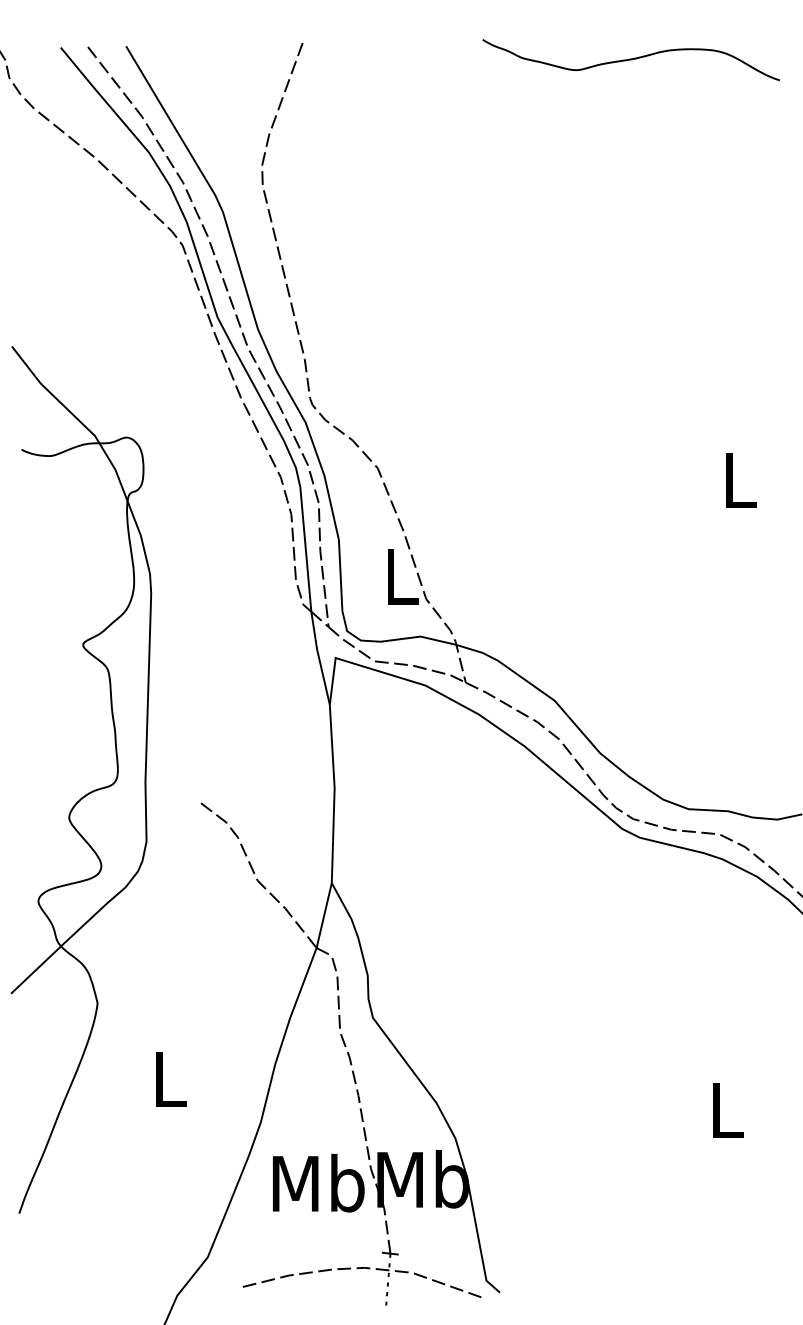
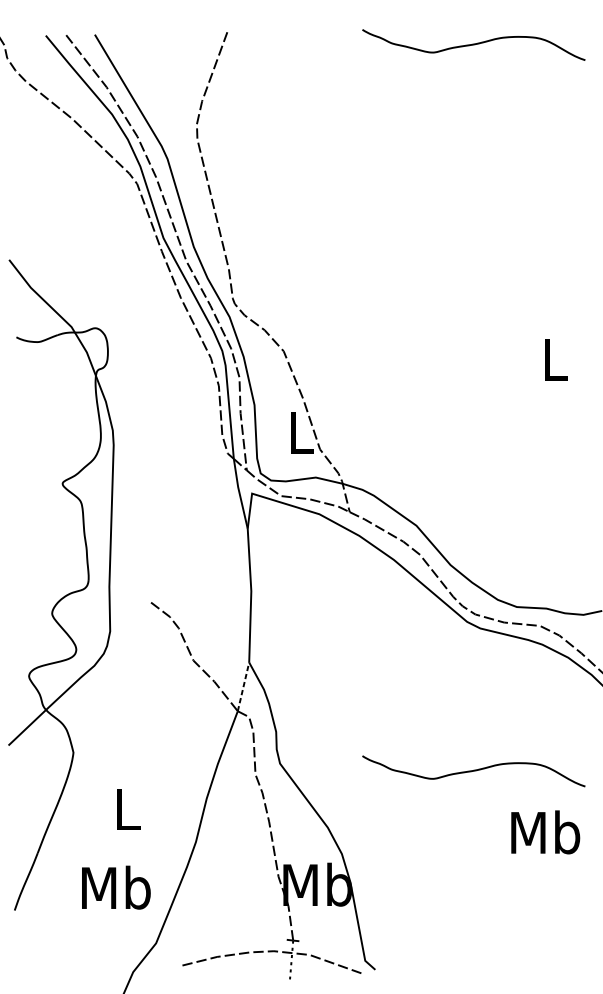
line: (324, 915) -> (243, 686), solid -> dashed
curve: (630, 1028) -> (473, 771), added
text: (726, 1109) -> (545, 832), L -> Mb
text: (318, 1182) -> (116, 887), moved

